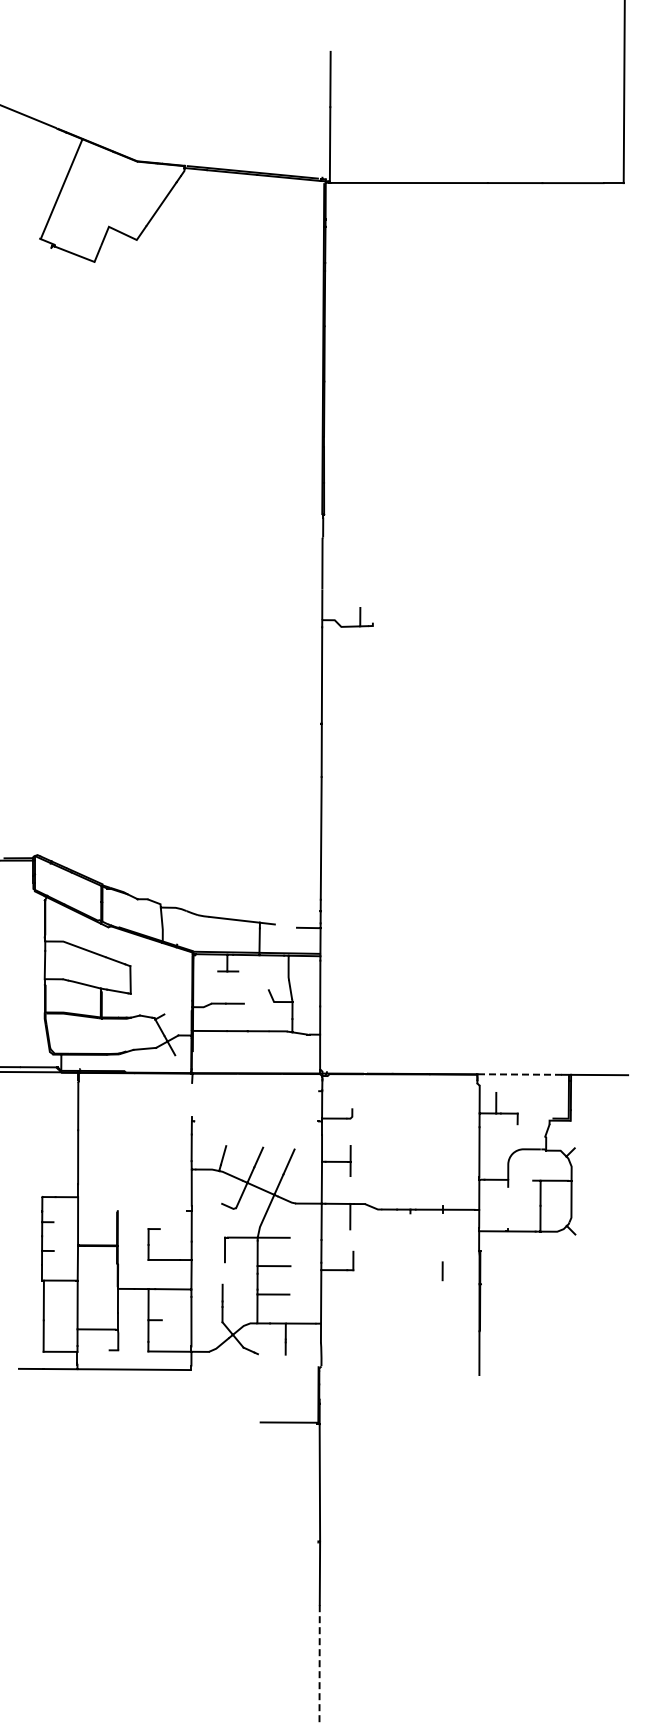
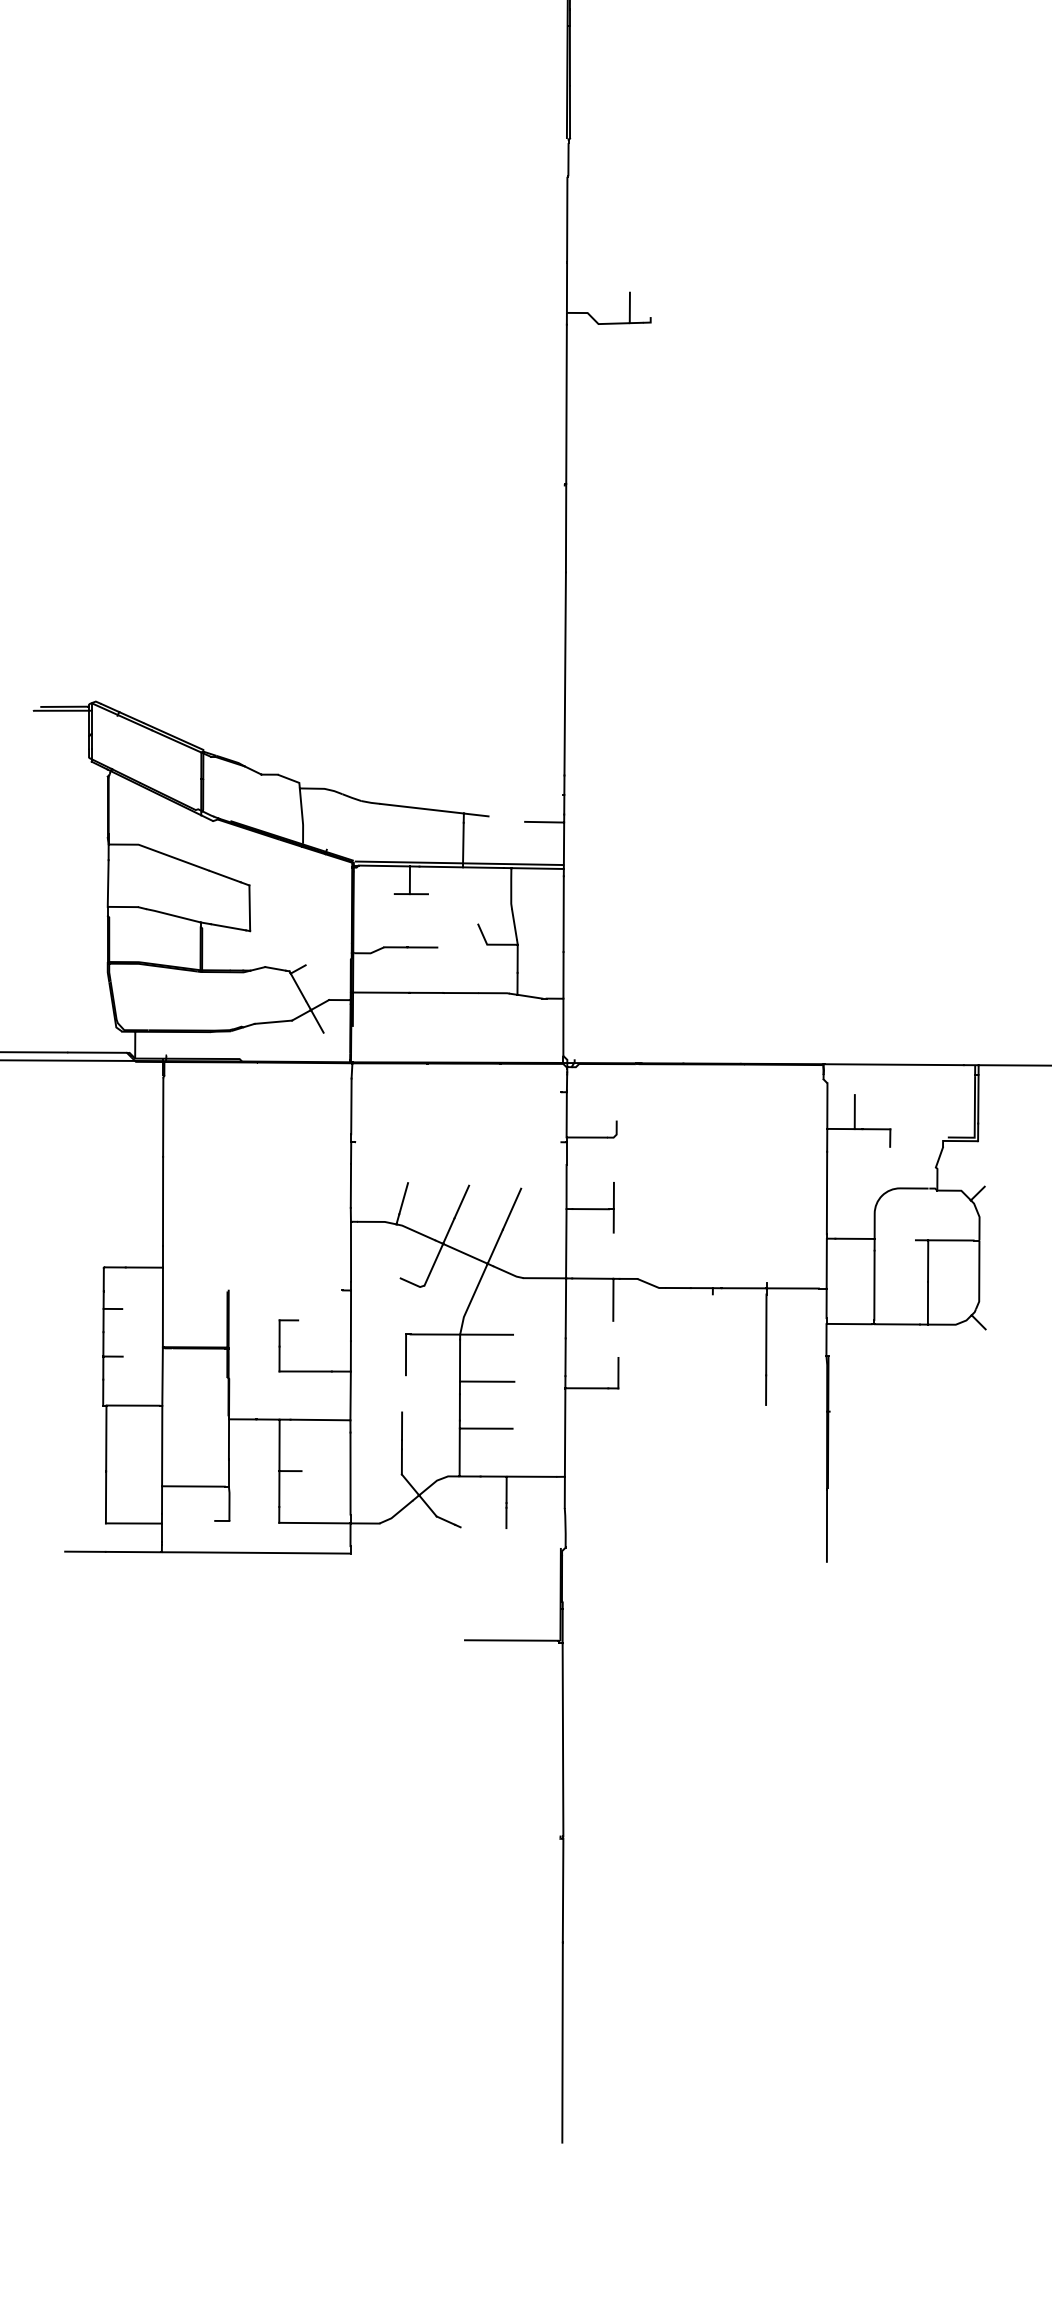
line: (520, 1074) -> (894, 1064), dashed -> solid
line: (191, 1099) -> (350, 1105), added
line: (508, 1207) -> (875, 1284), added
line: (442, 1237) -> (765, 1334), added
line: (319, 1666) -> (562, 2044), dashed -> solid

